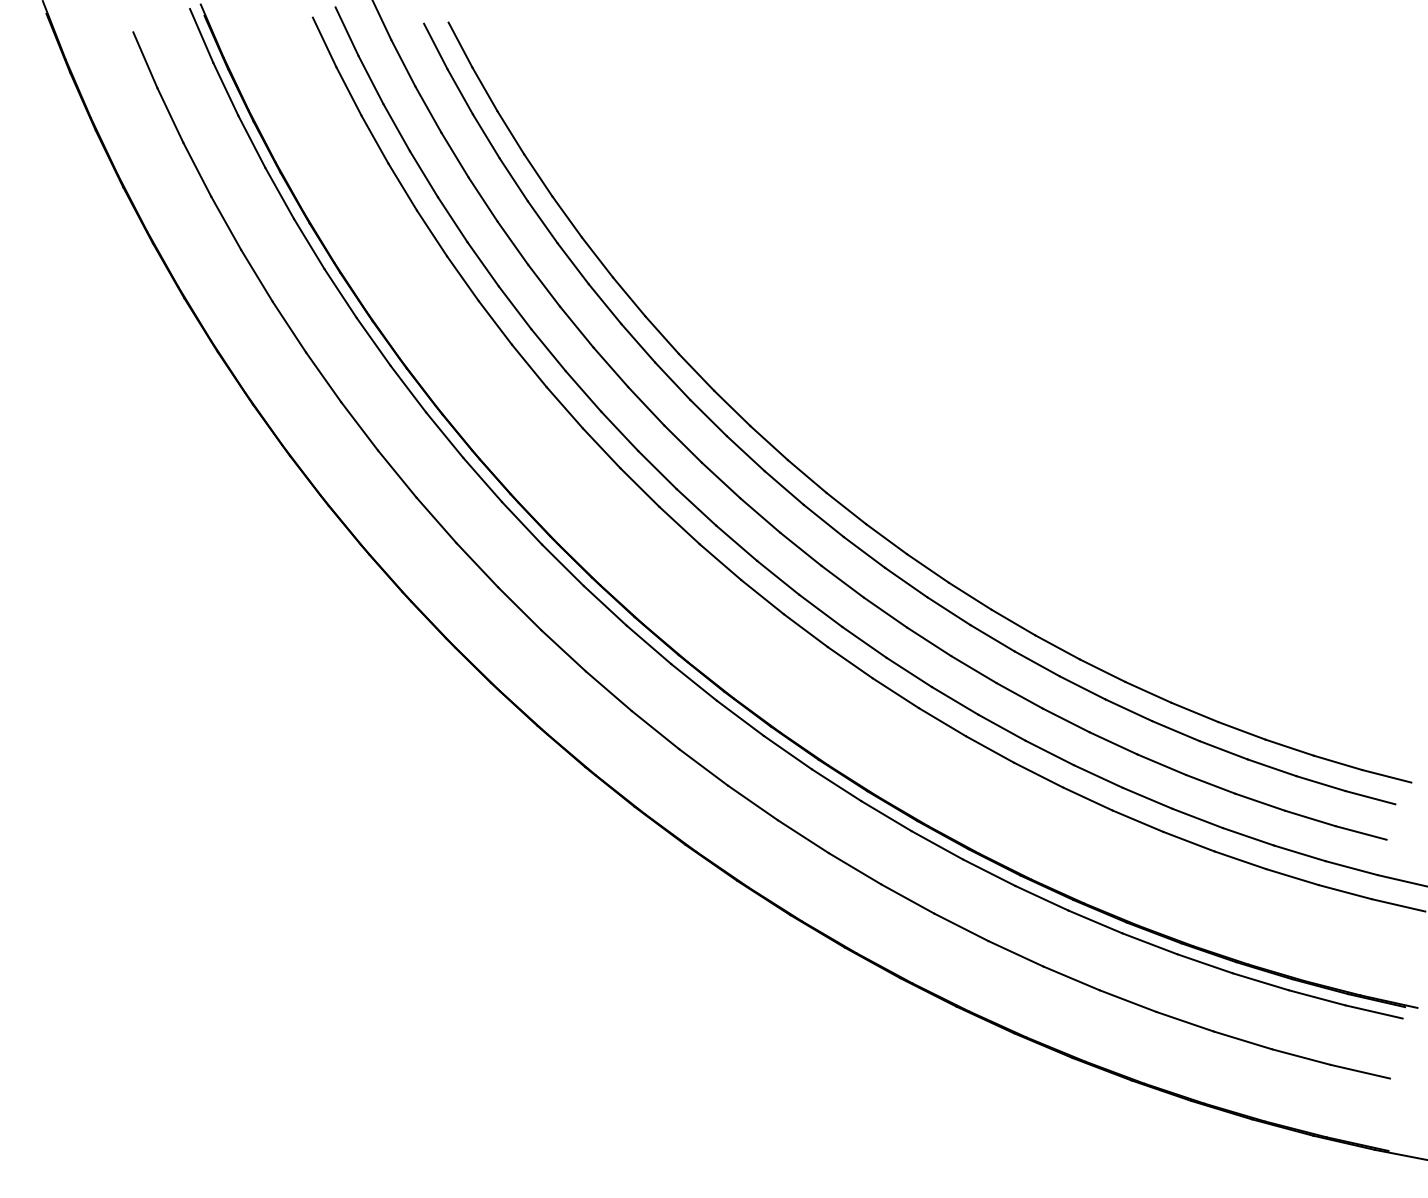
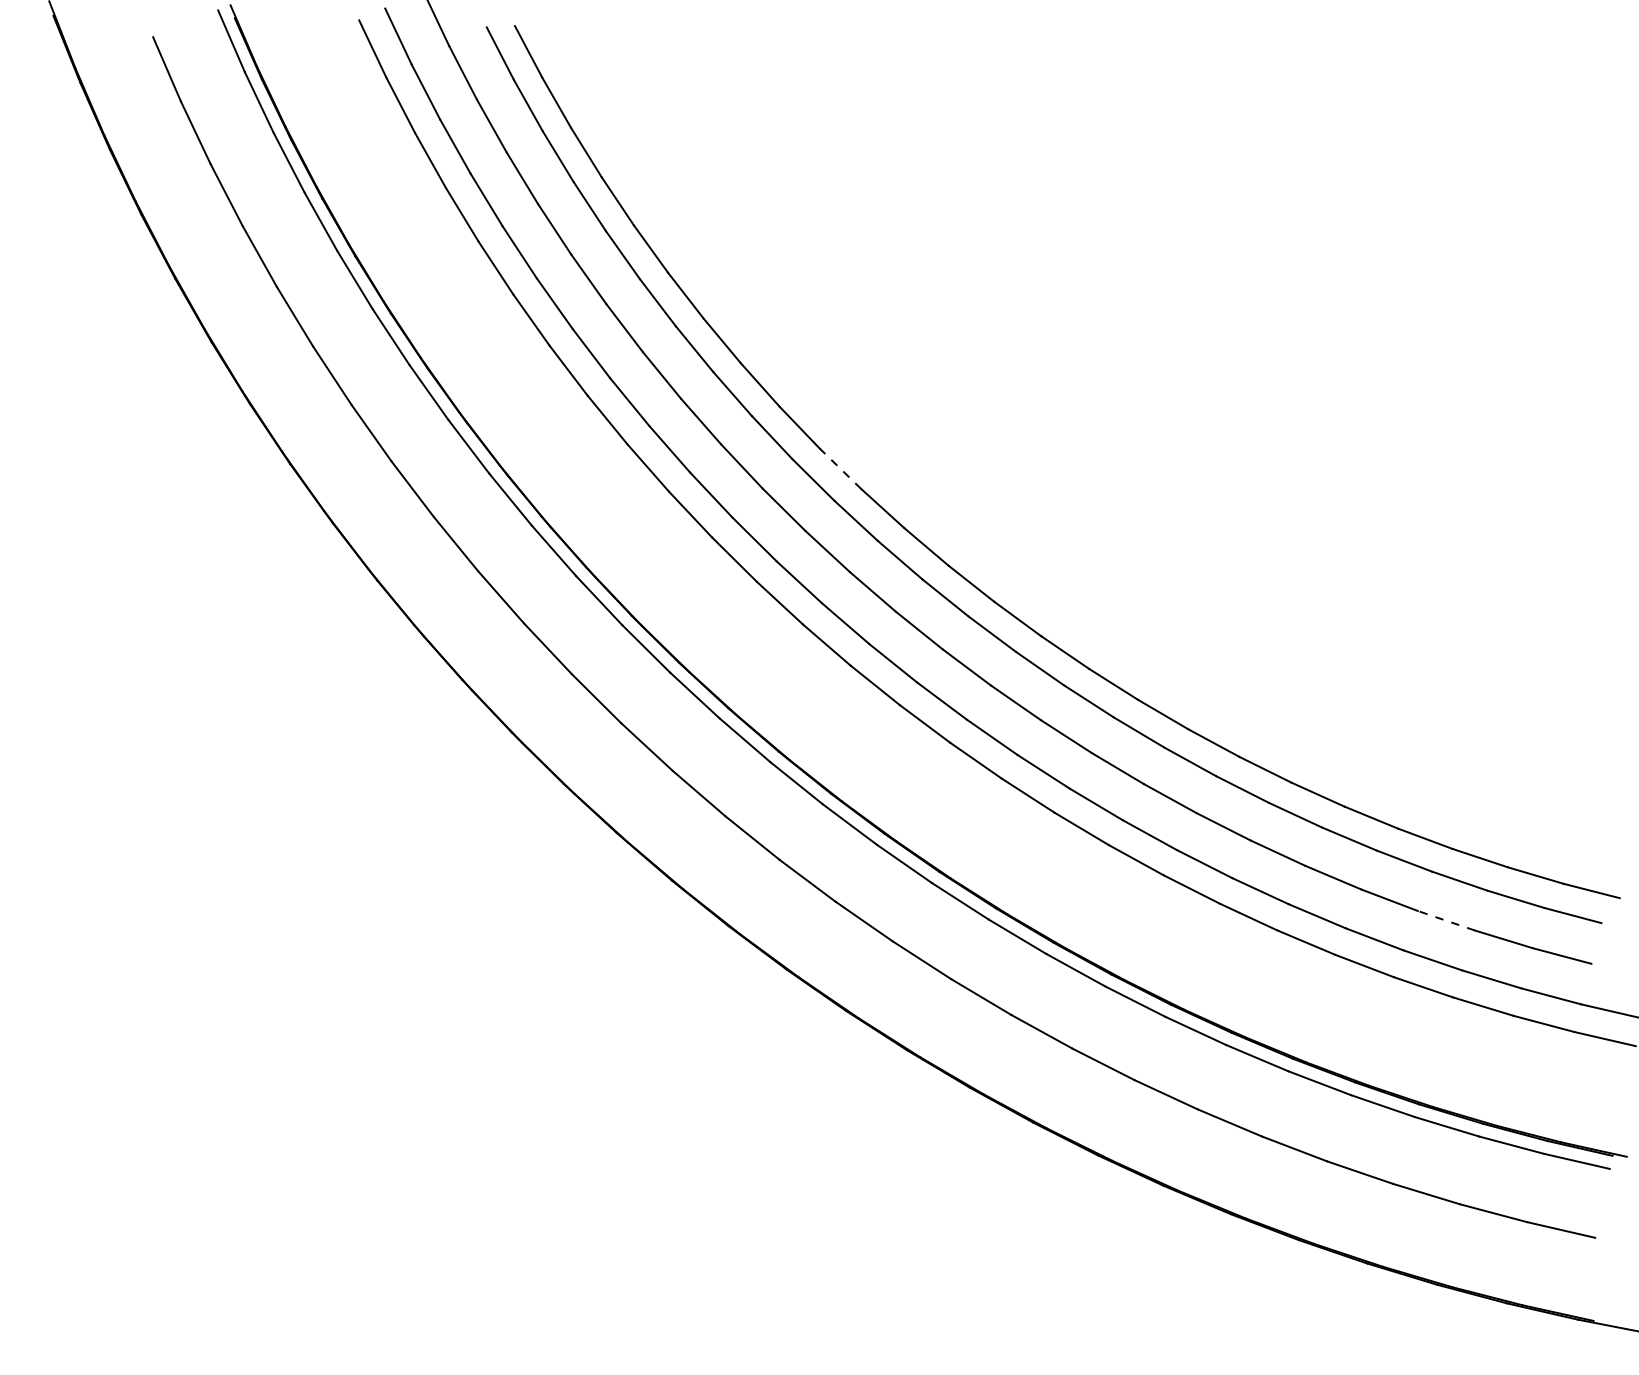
line: (731, 408) -> (839, 468), solid -> dashed
line: (1259, 802) -> (1445, 921), solid -> dashed

